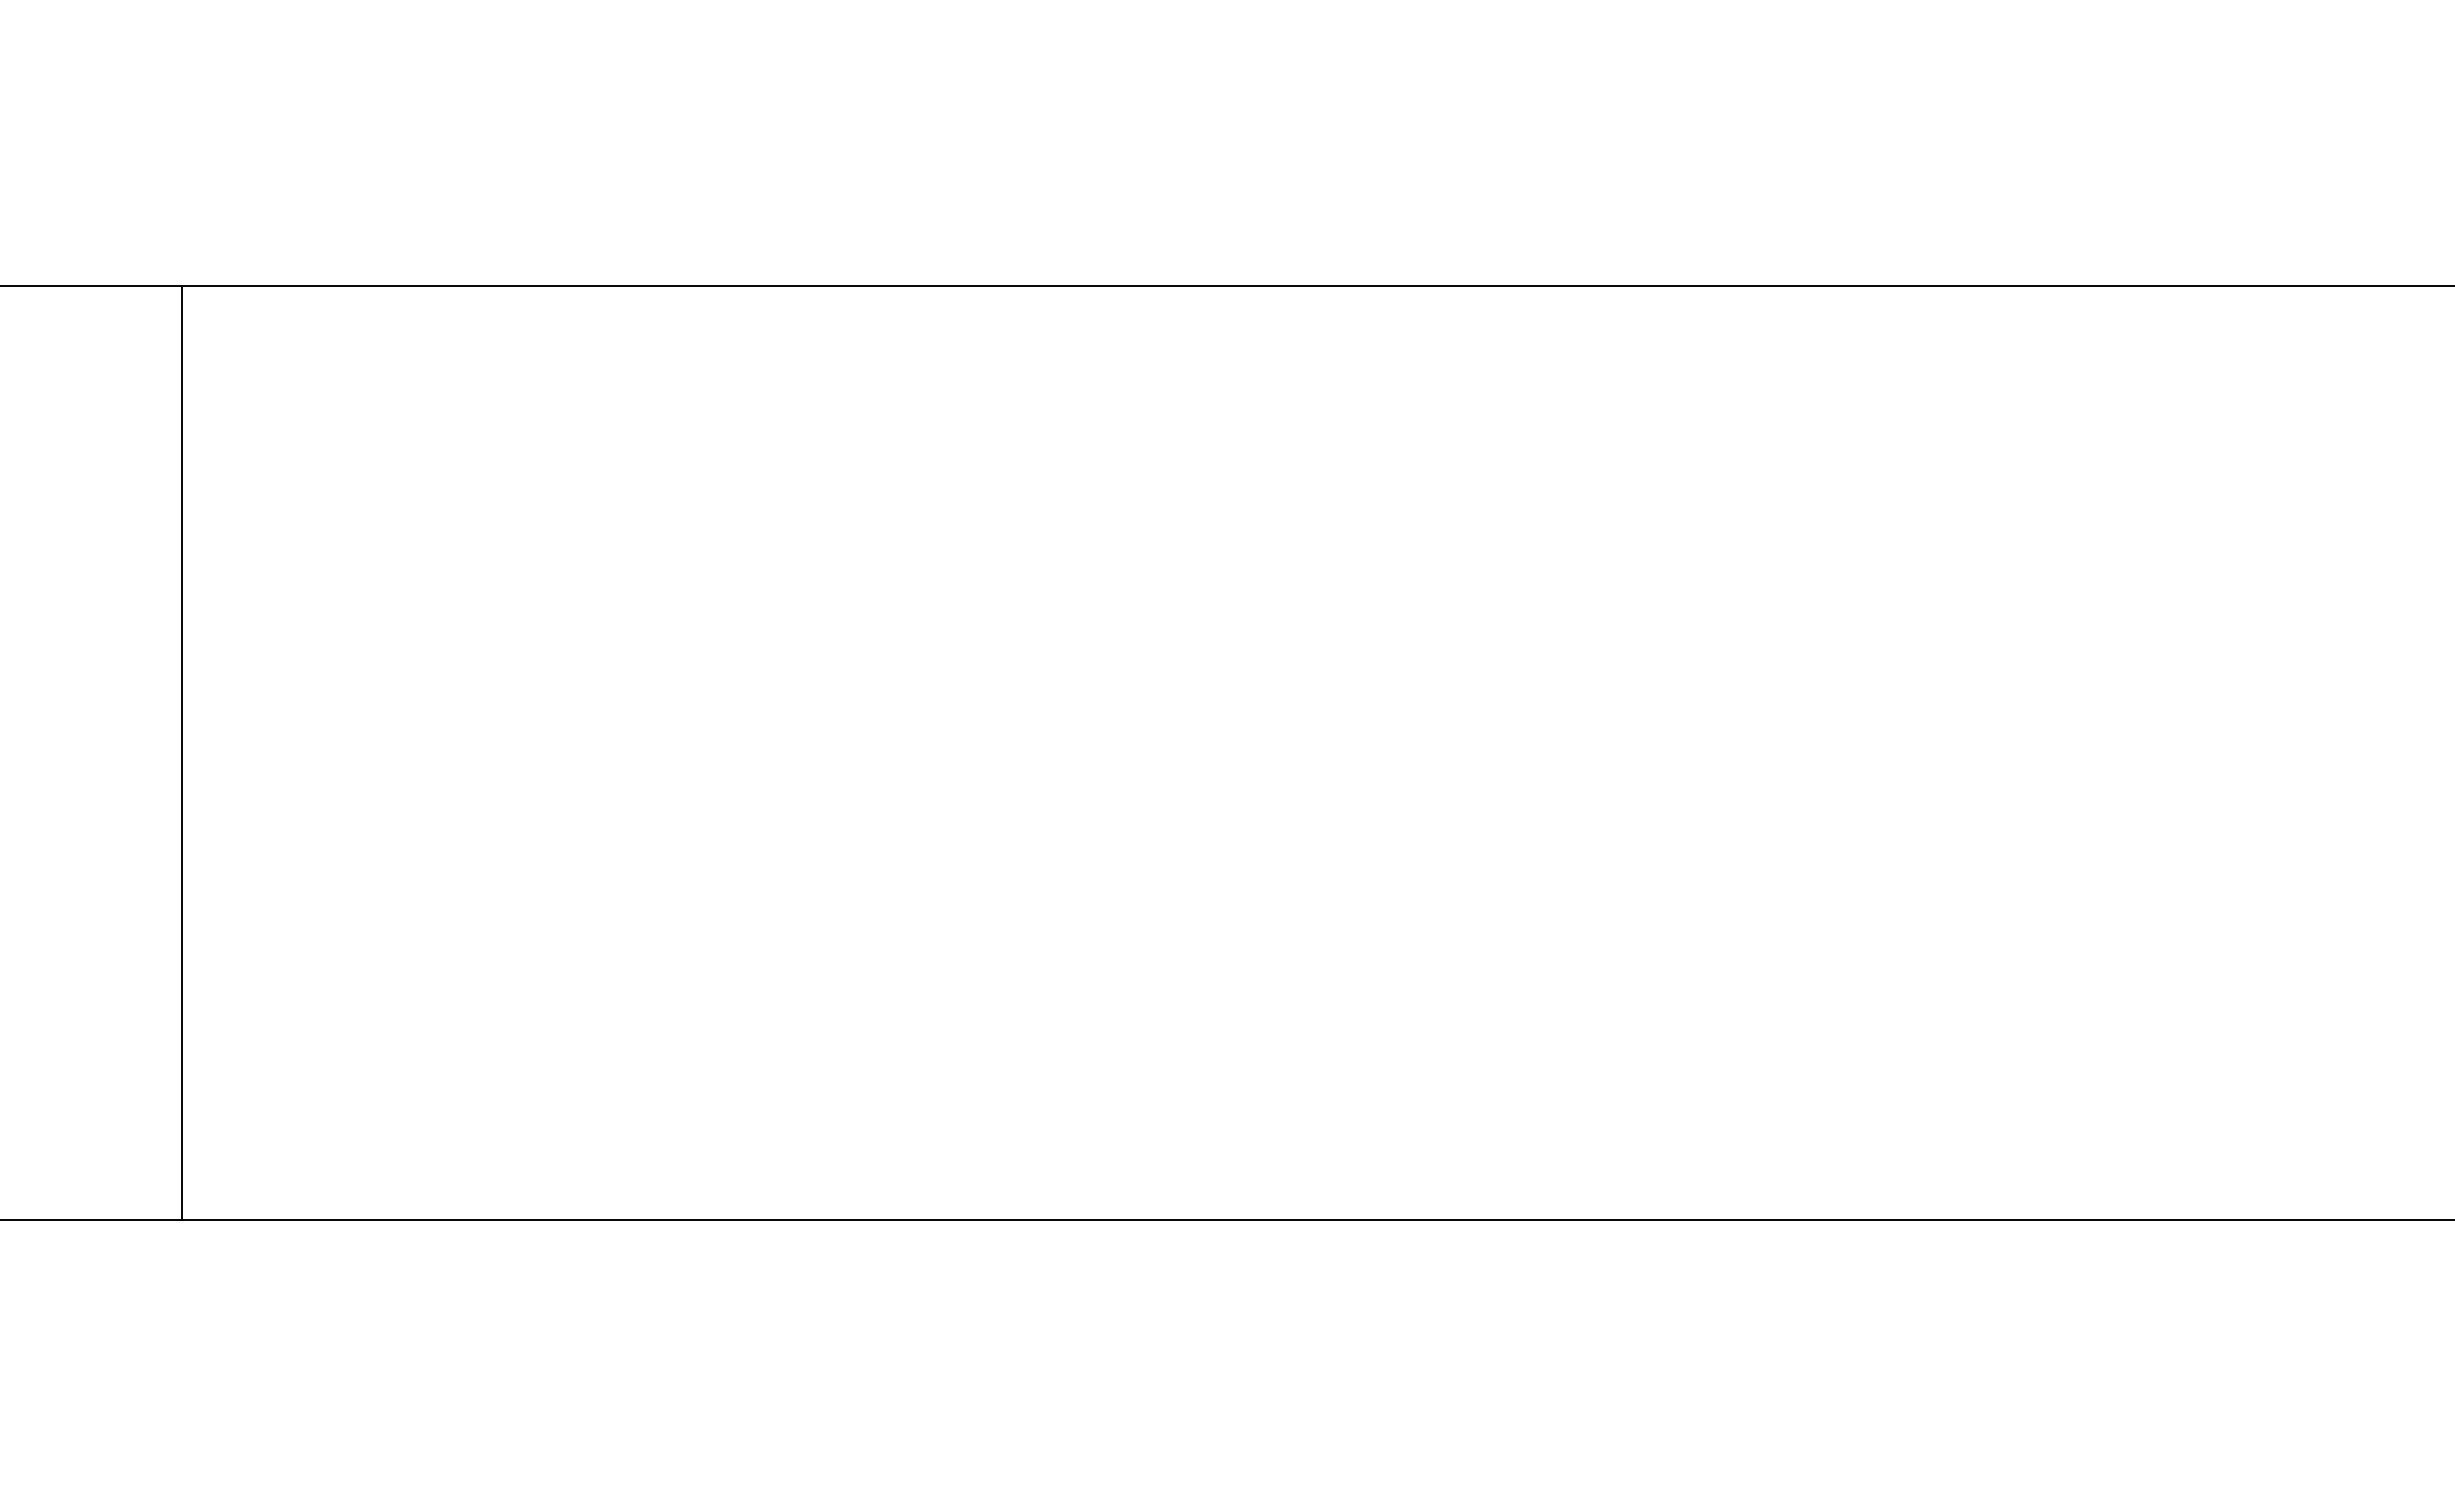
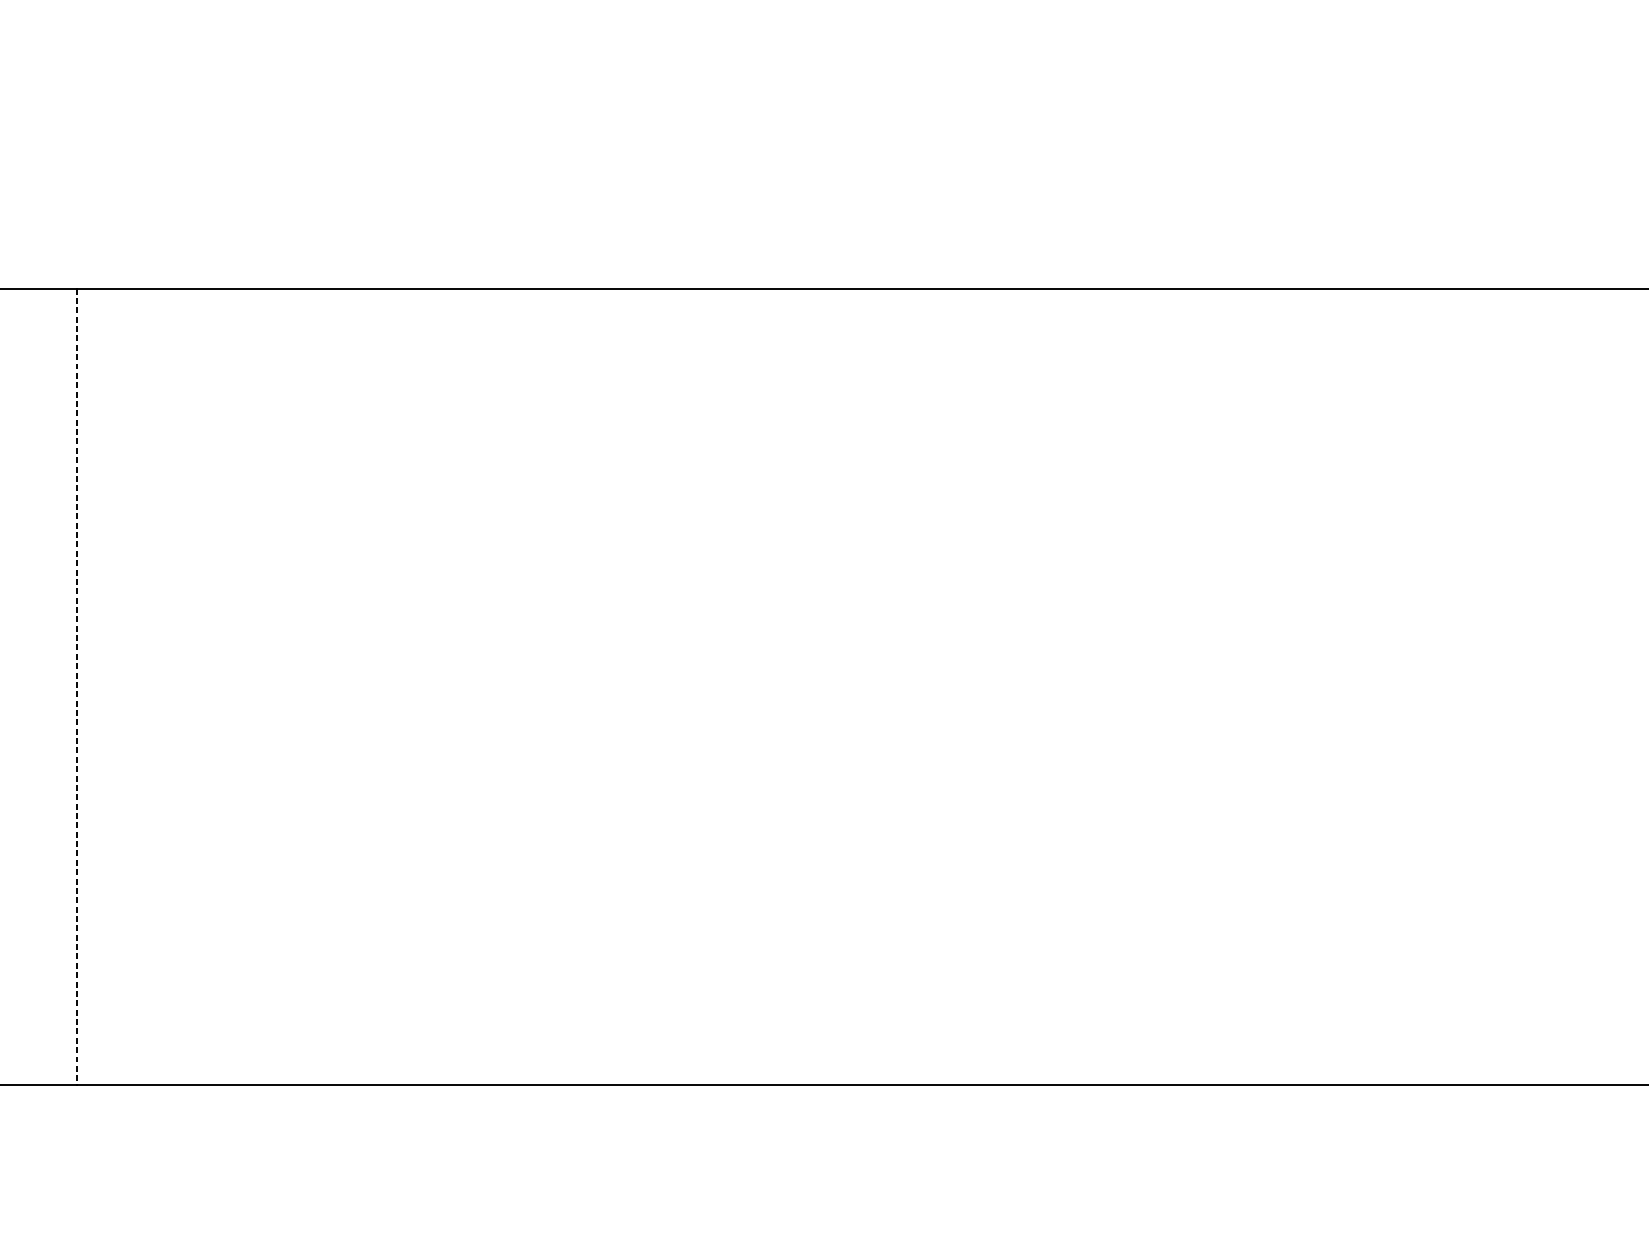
line: (181, 753) -> (76, 687), solid -> dashed

